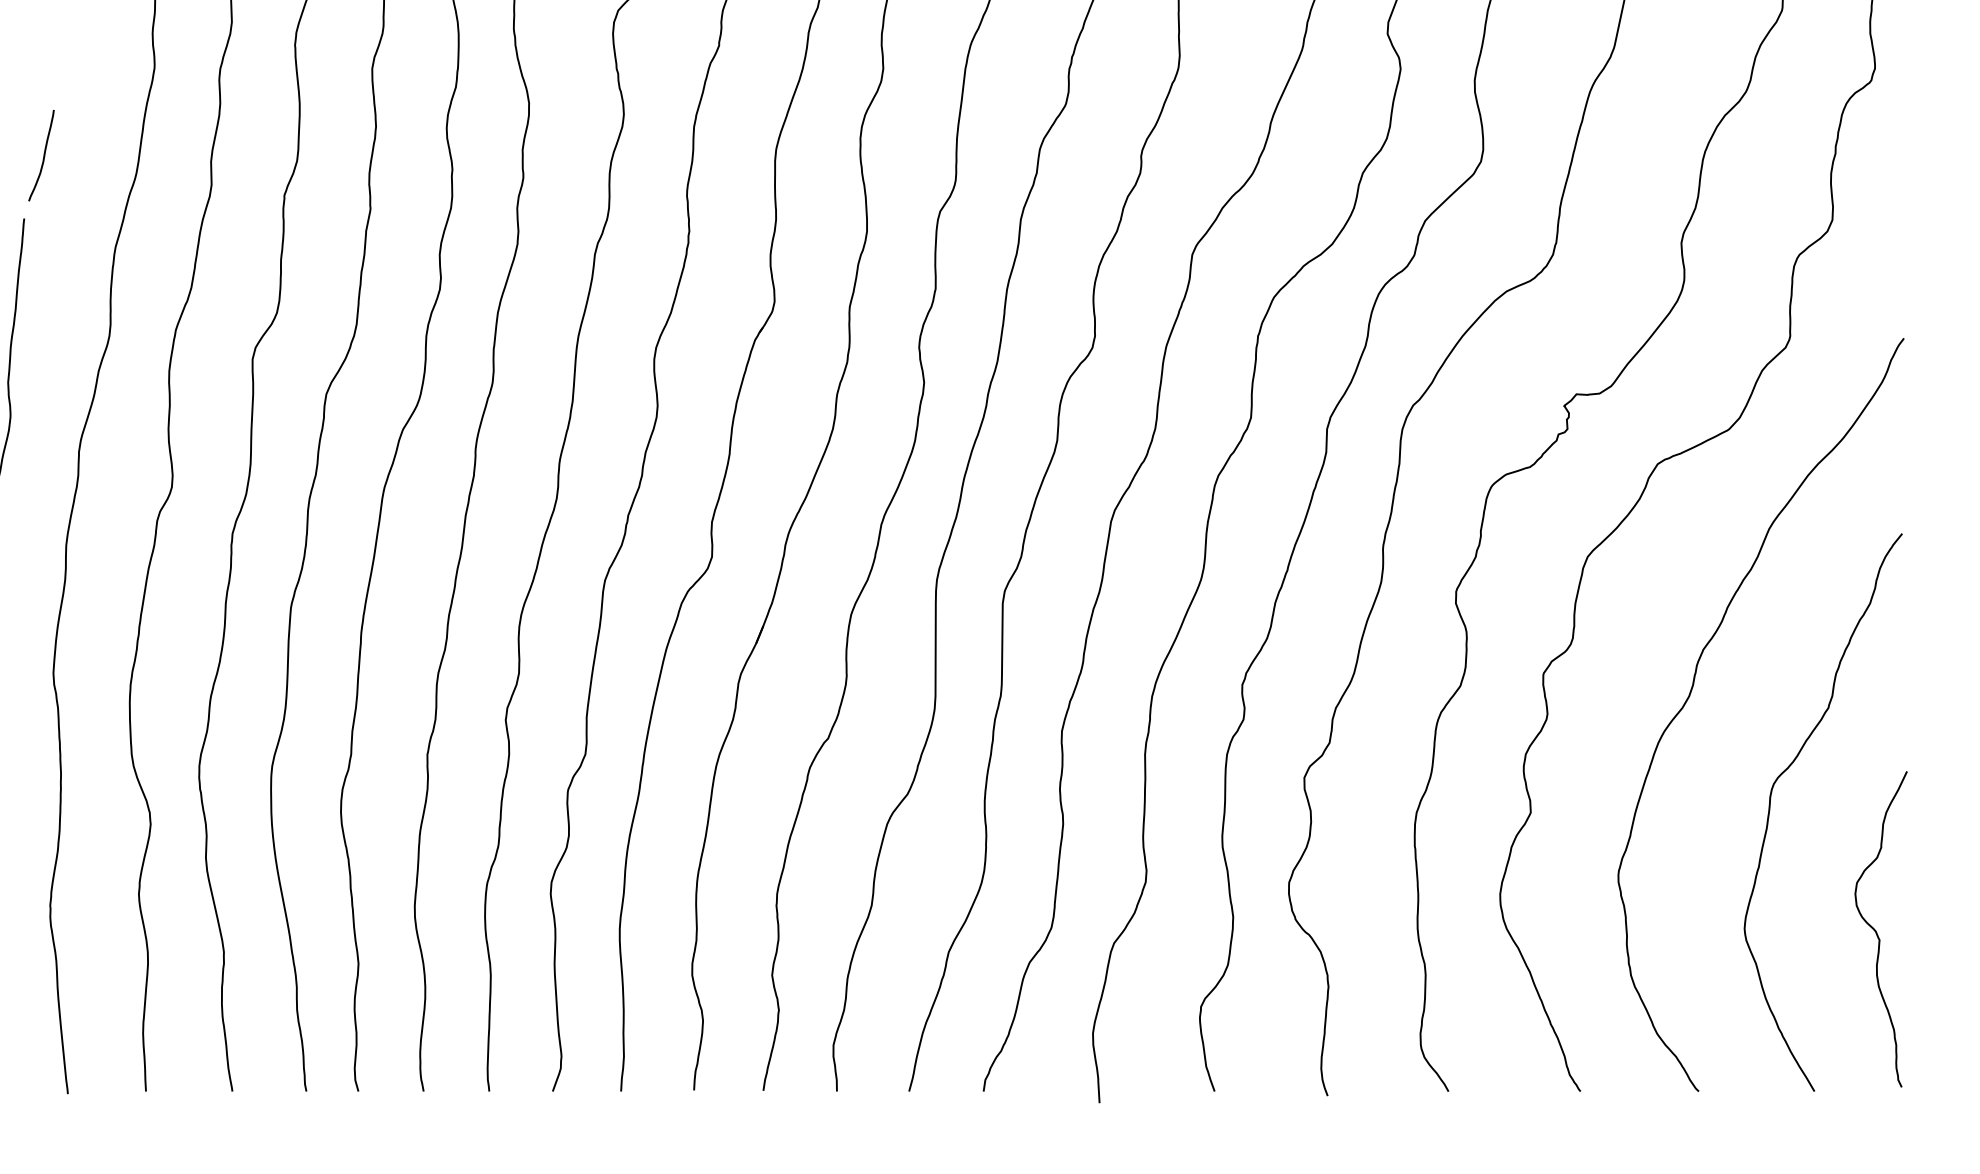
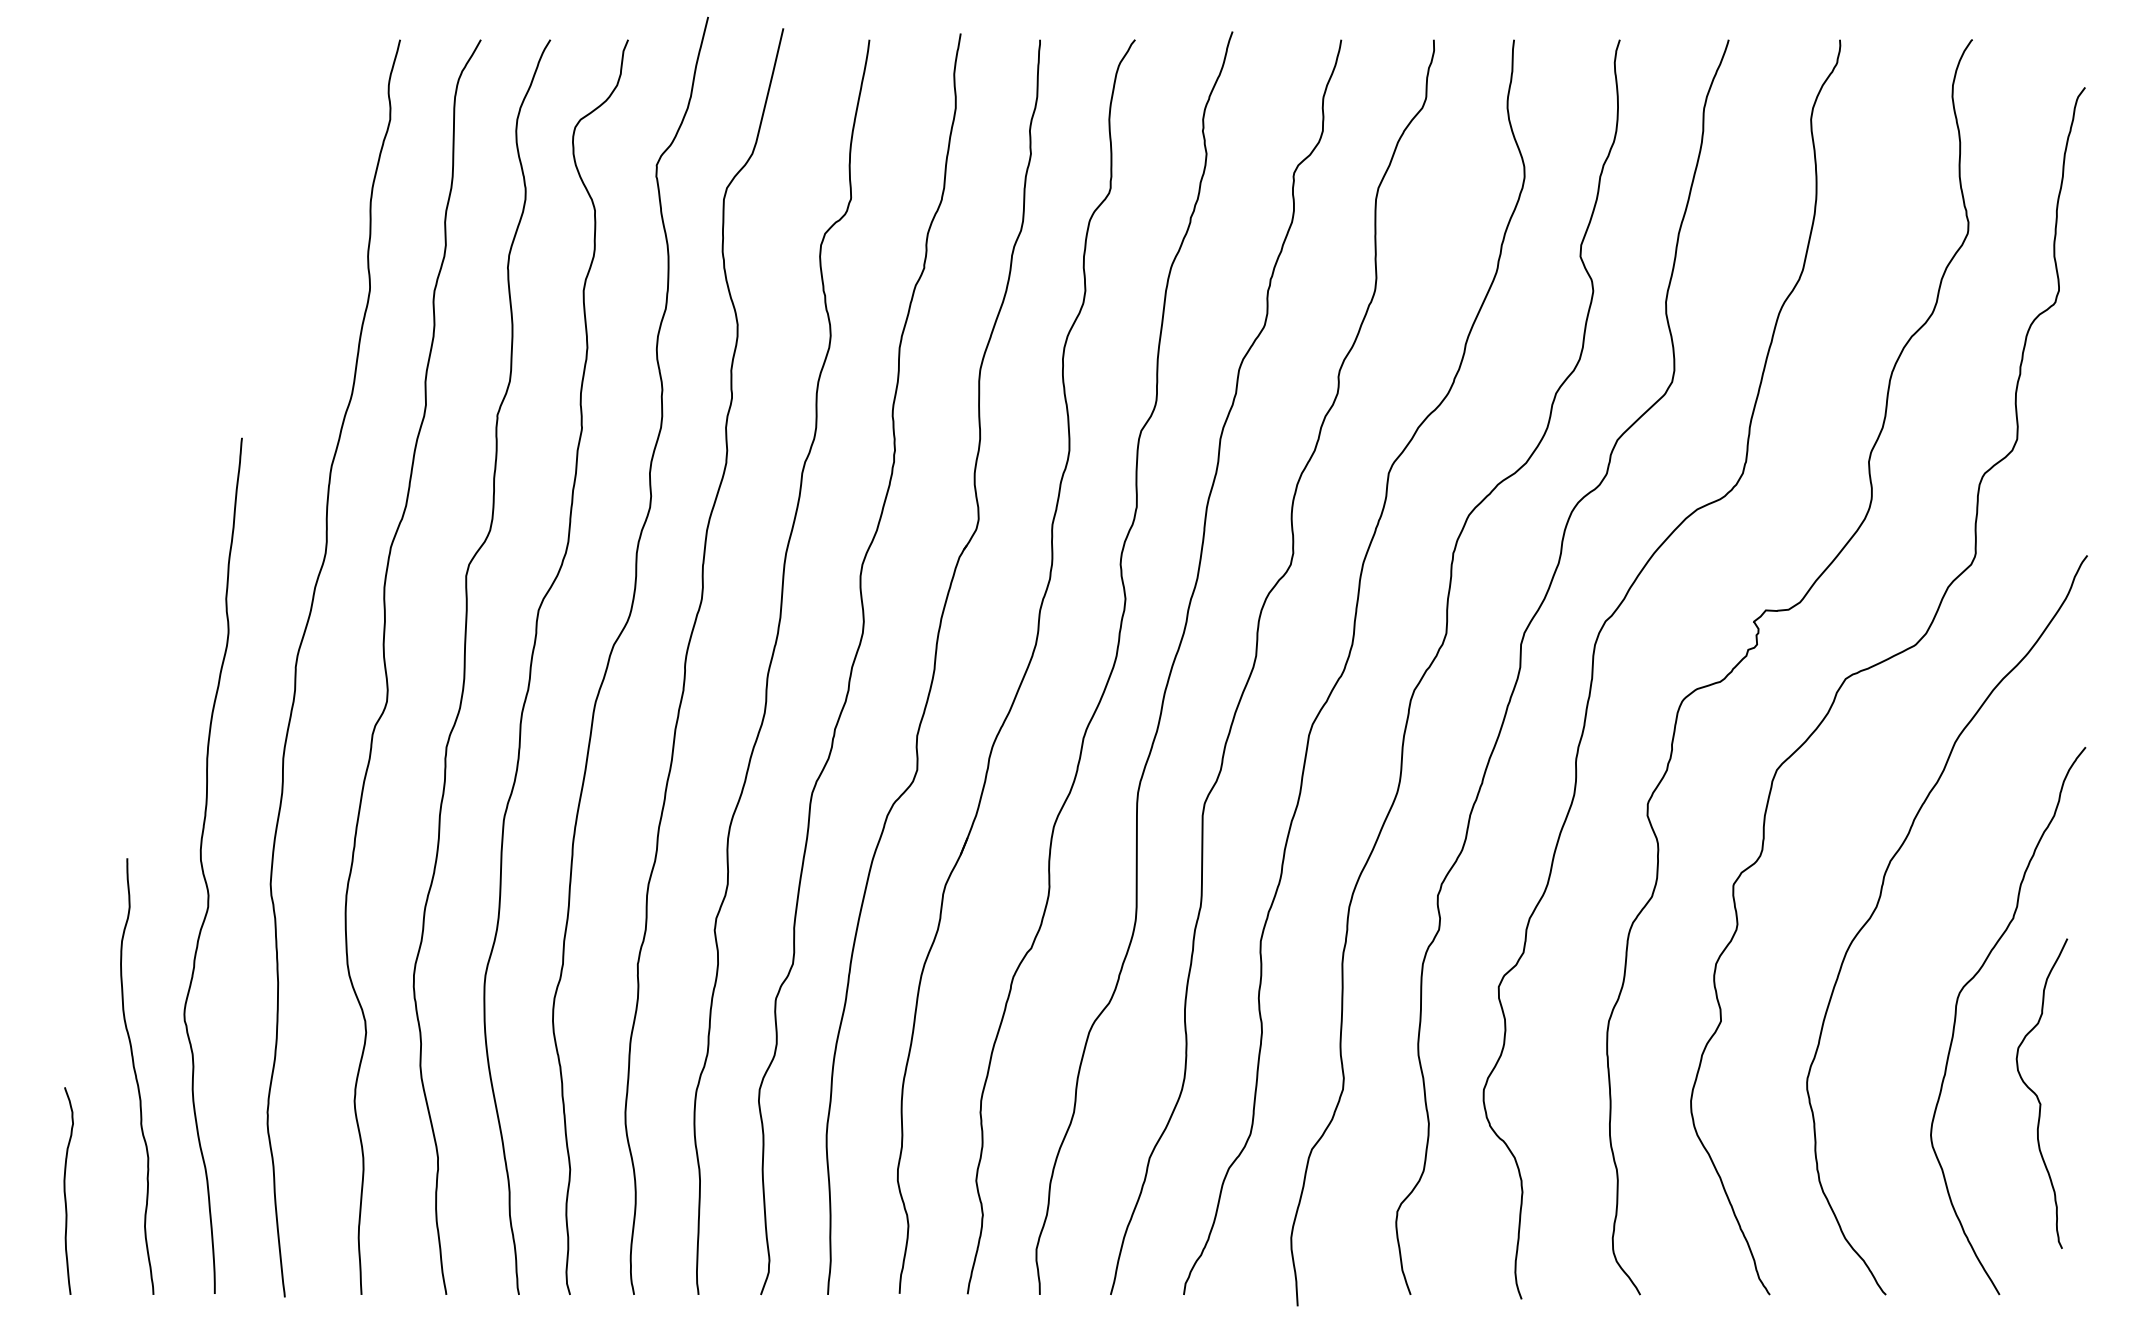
curve: (43, 156) -> (260, 376), removed
curve: (1876, 931) -> (2037, 1095), moved

